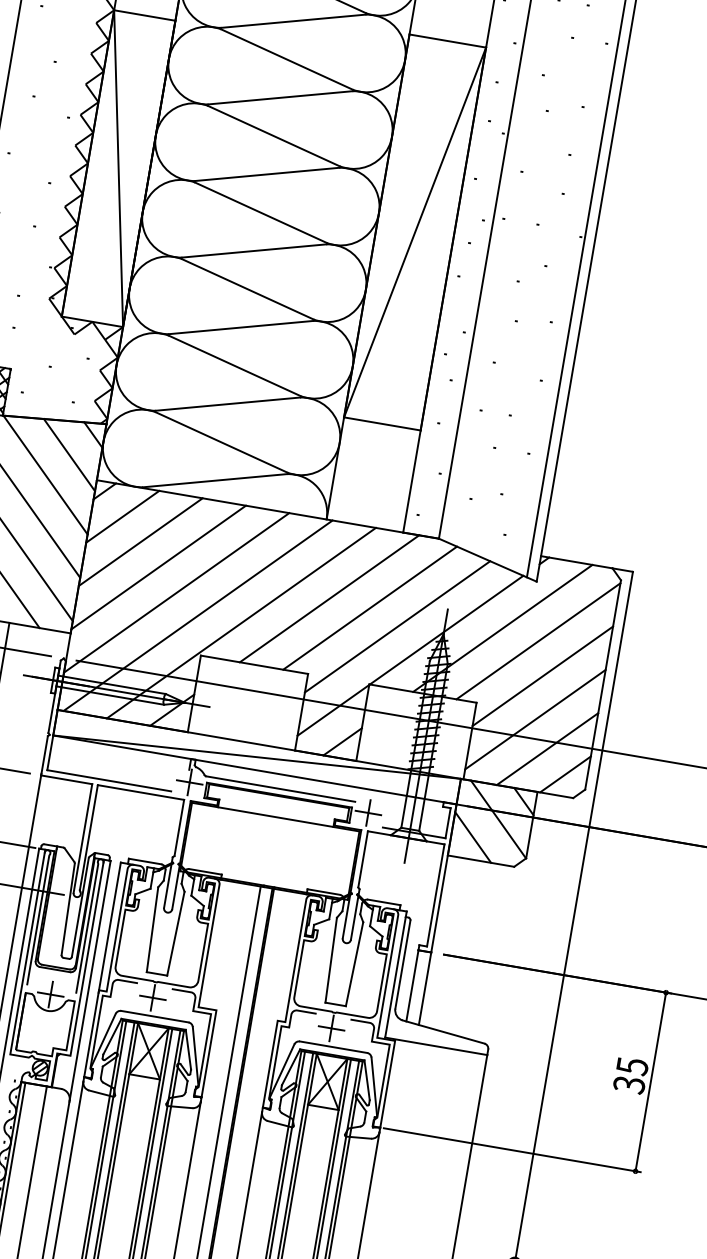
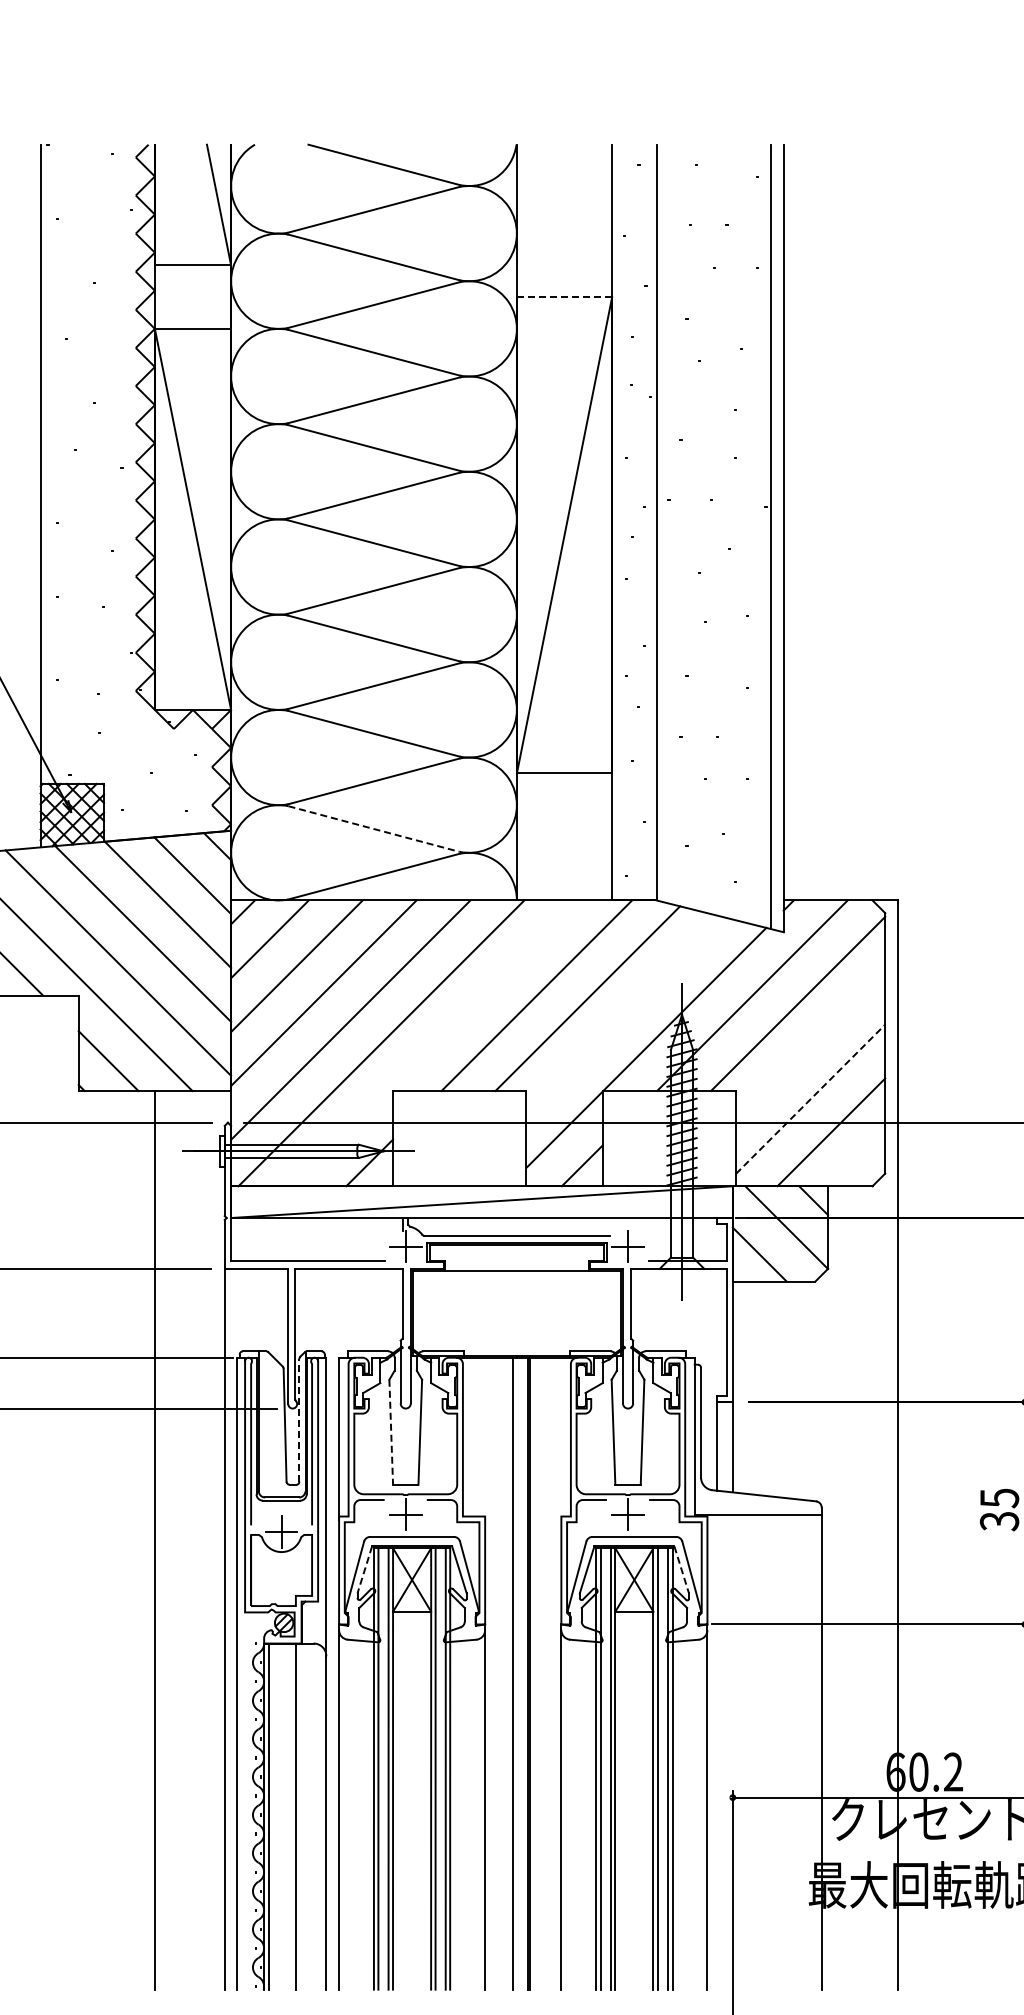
line: (447, 41) -> (564, 297), solid -> dashed
line: (221, 442) -> (373, 829), solid -> dashed
line: (241, 623) -> (435, 1043), removed
line: (397, 626) -> (624, 1015), removed
line: (542, 675) -> (810, 1044), removed
line: (535, 719) -> (810, 1099), solid -> dashed
line: (565, 774) -> (858, 1159), removed
line: (80, 906) -> (299, 1419), solid -> dashed
line: (152, 929) -> (391, 1432), solid -> dashed
line: (112, 1036) -> (364, 1569), solid -> dashed
line: (367, 1079) -> (681, 1569), solid -> dashed

